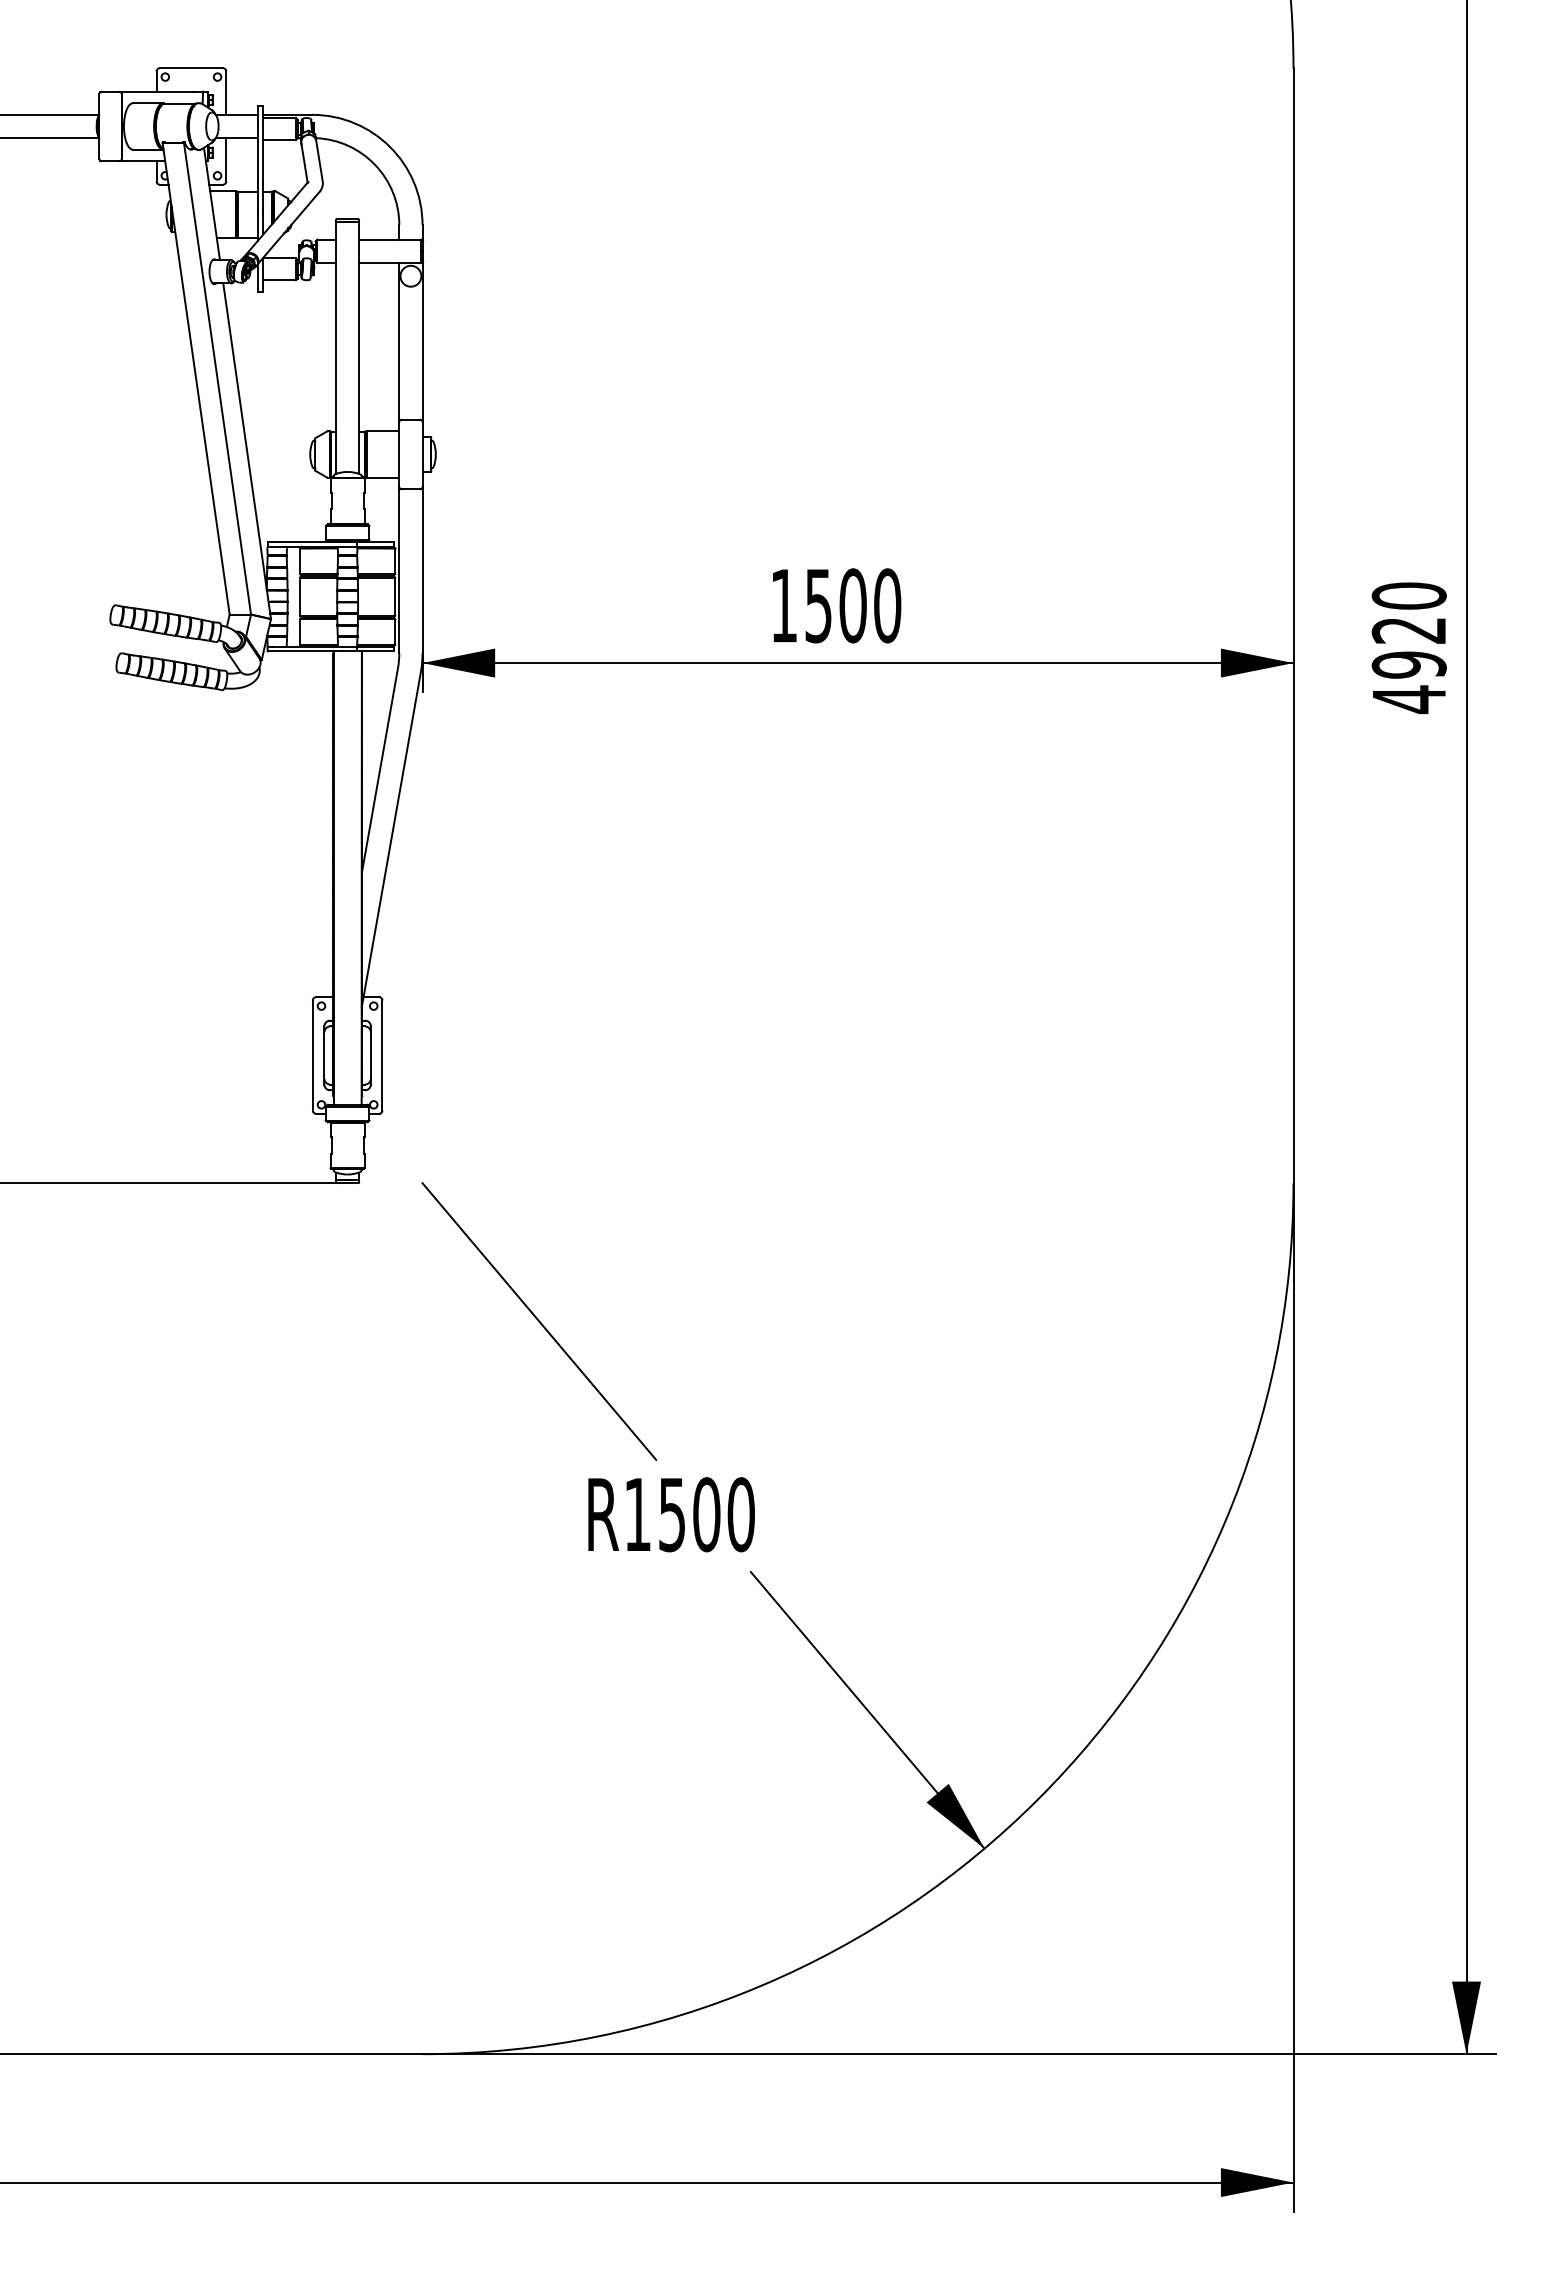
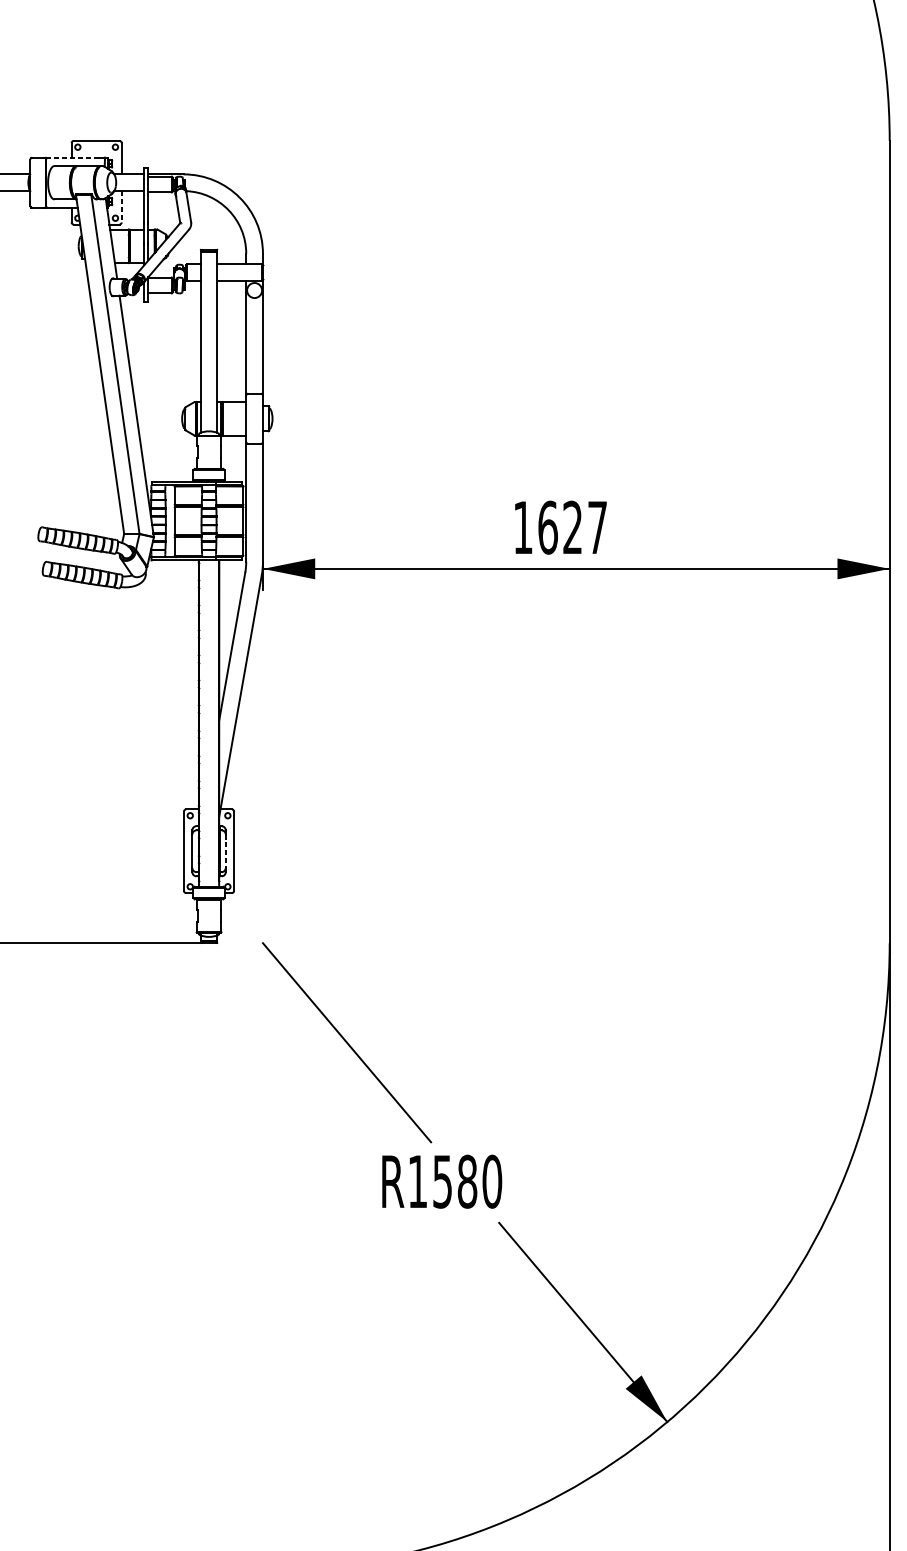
line: (157, 91) -> (72, 157), solid -> dashed
line: (226, 159) -> (121, 206), solid -> dashed
text: (853, 605) -> (573, 527), 1500 -> 1627
line: (370, 1055) -> (225, 851), solid -> dashed
text: (706, 1514) -> (467, 1181), R1500 -> R1580

